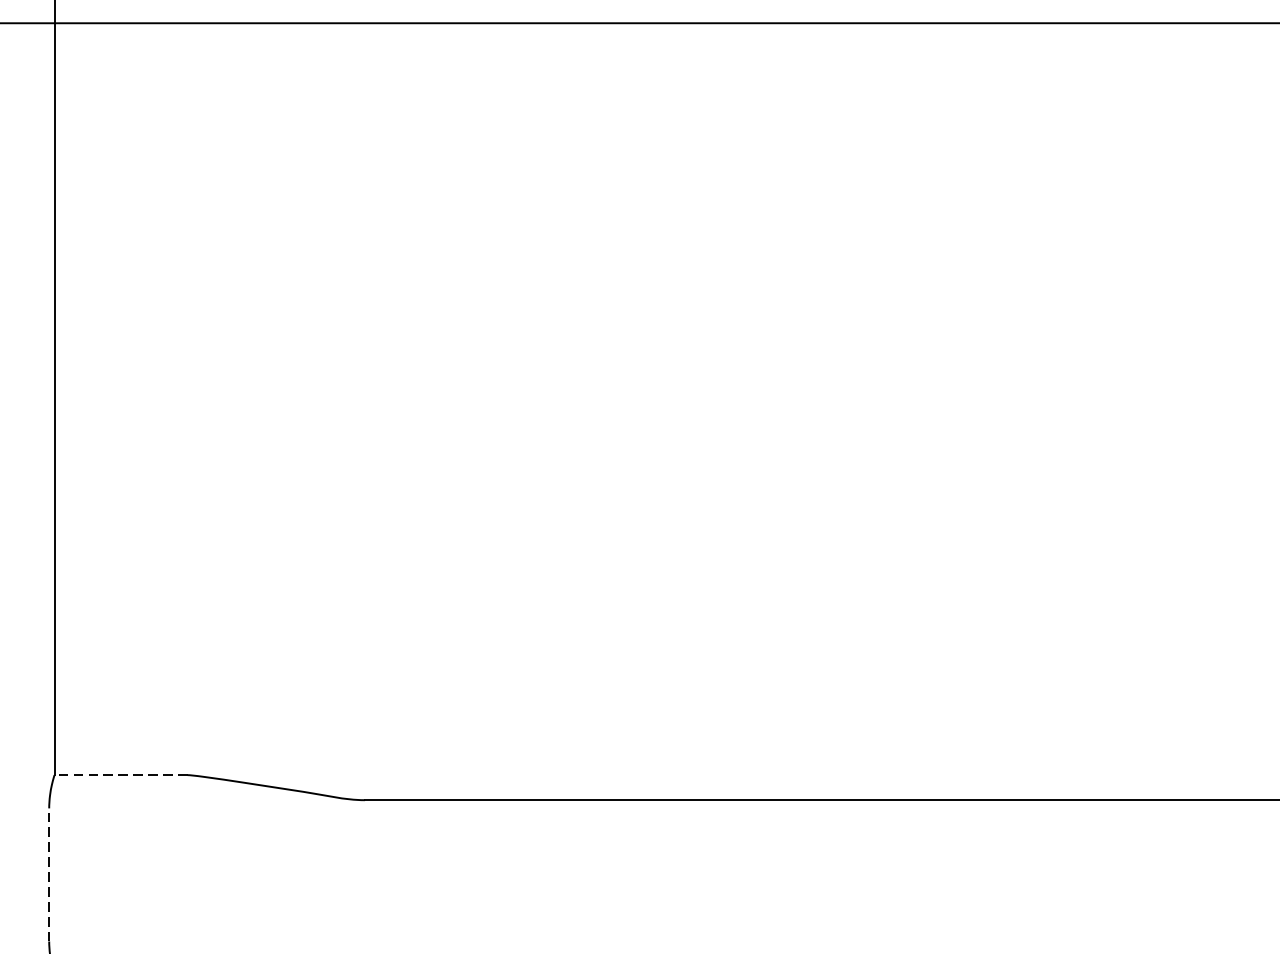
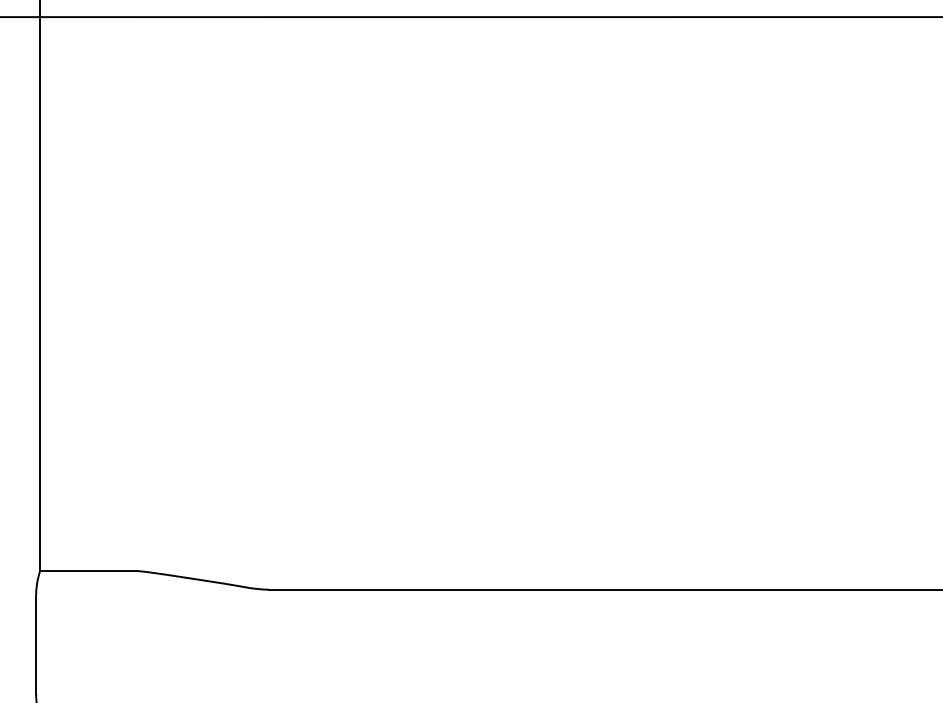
line: (120, 775) -> (88, 571), dashed -> solid
line: (49, 874) -> (36, 644), dashed -> solid

